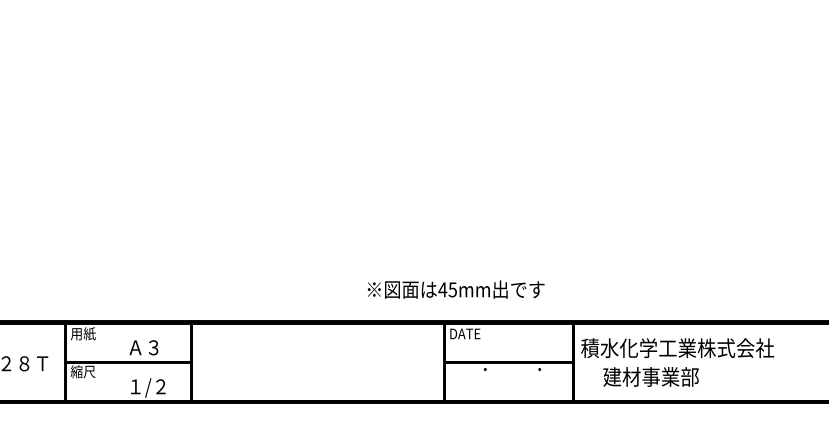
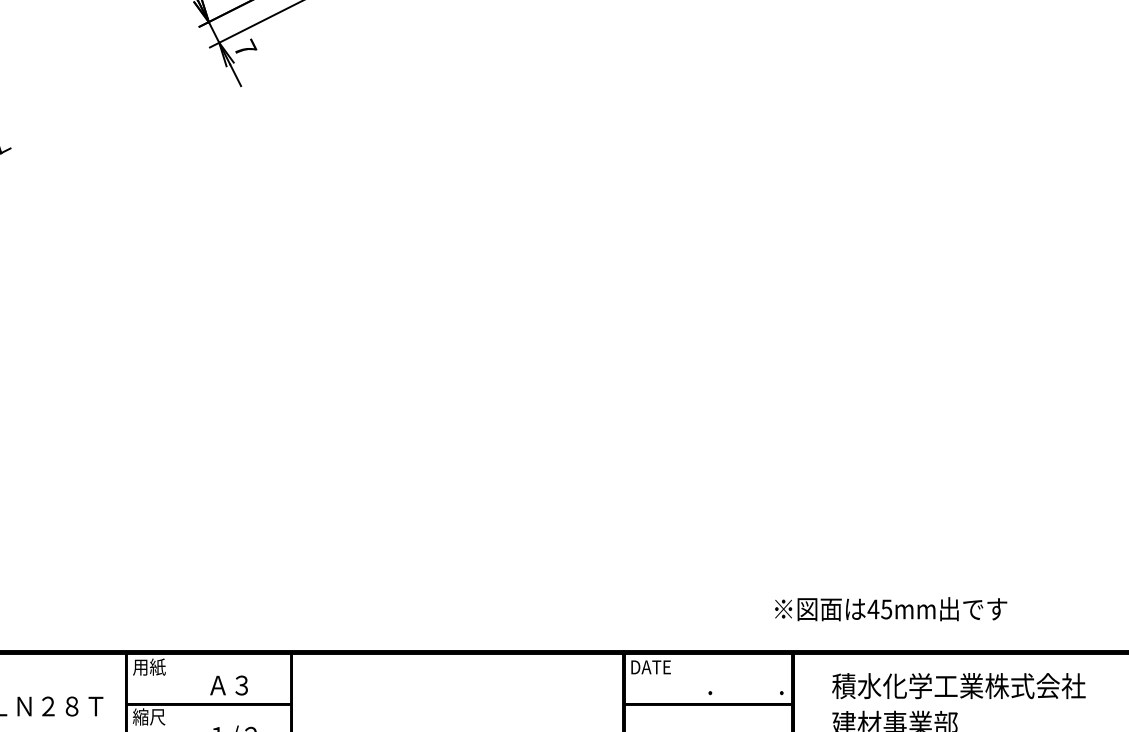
text: (456, 289) -> (891, 609), moved
text: (677, 348) -> (958, 686), moved
text: (512, 369) -> (745, 693), moved

